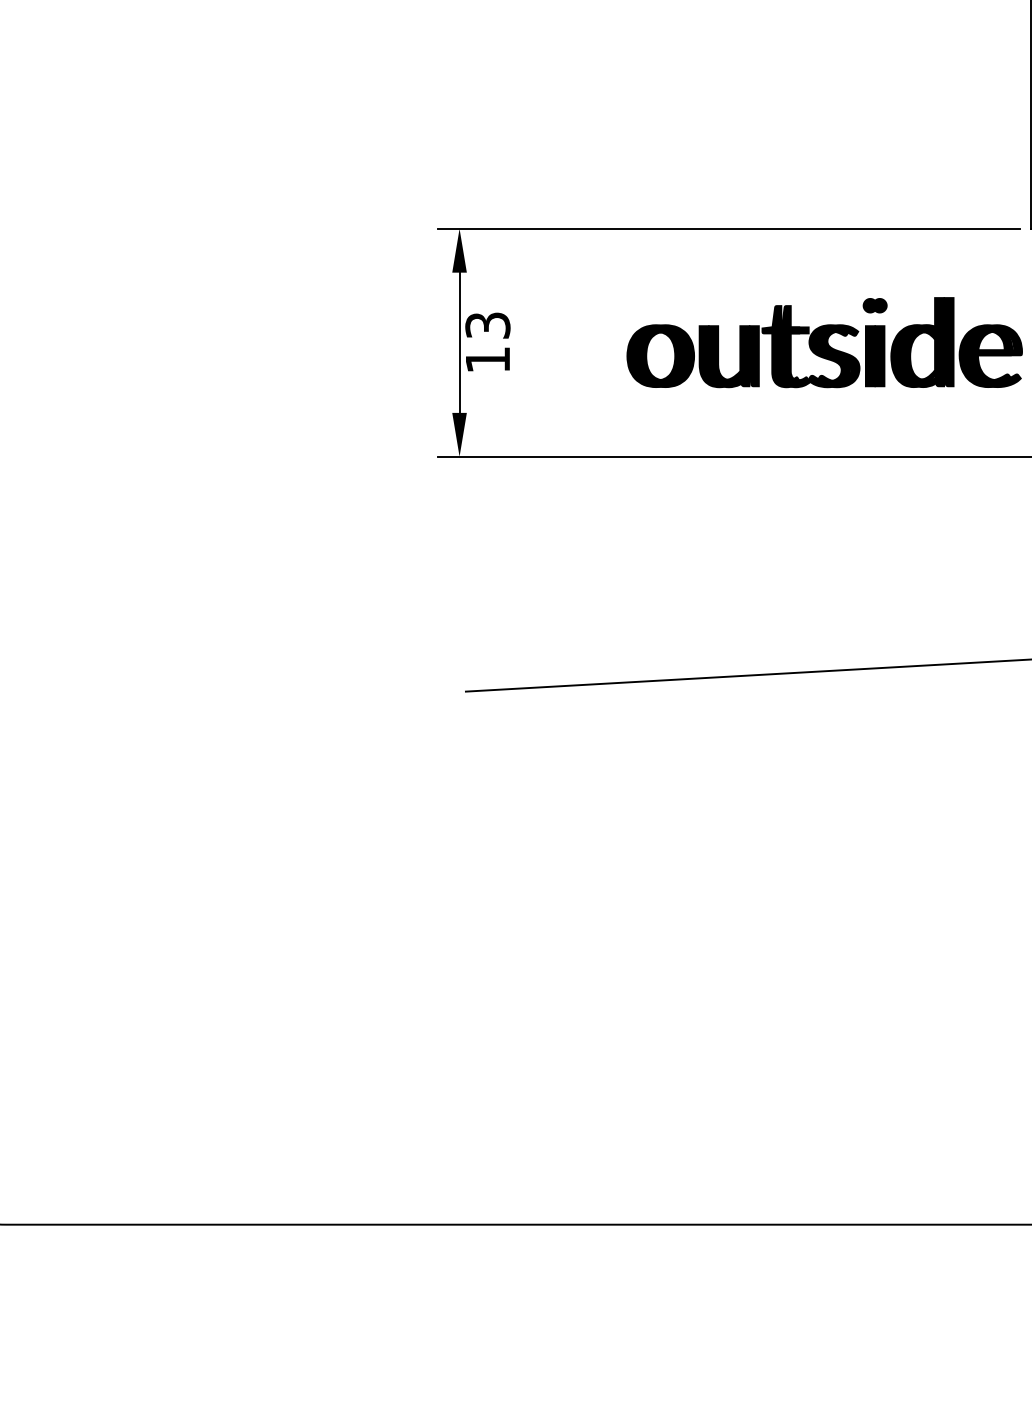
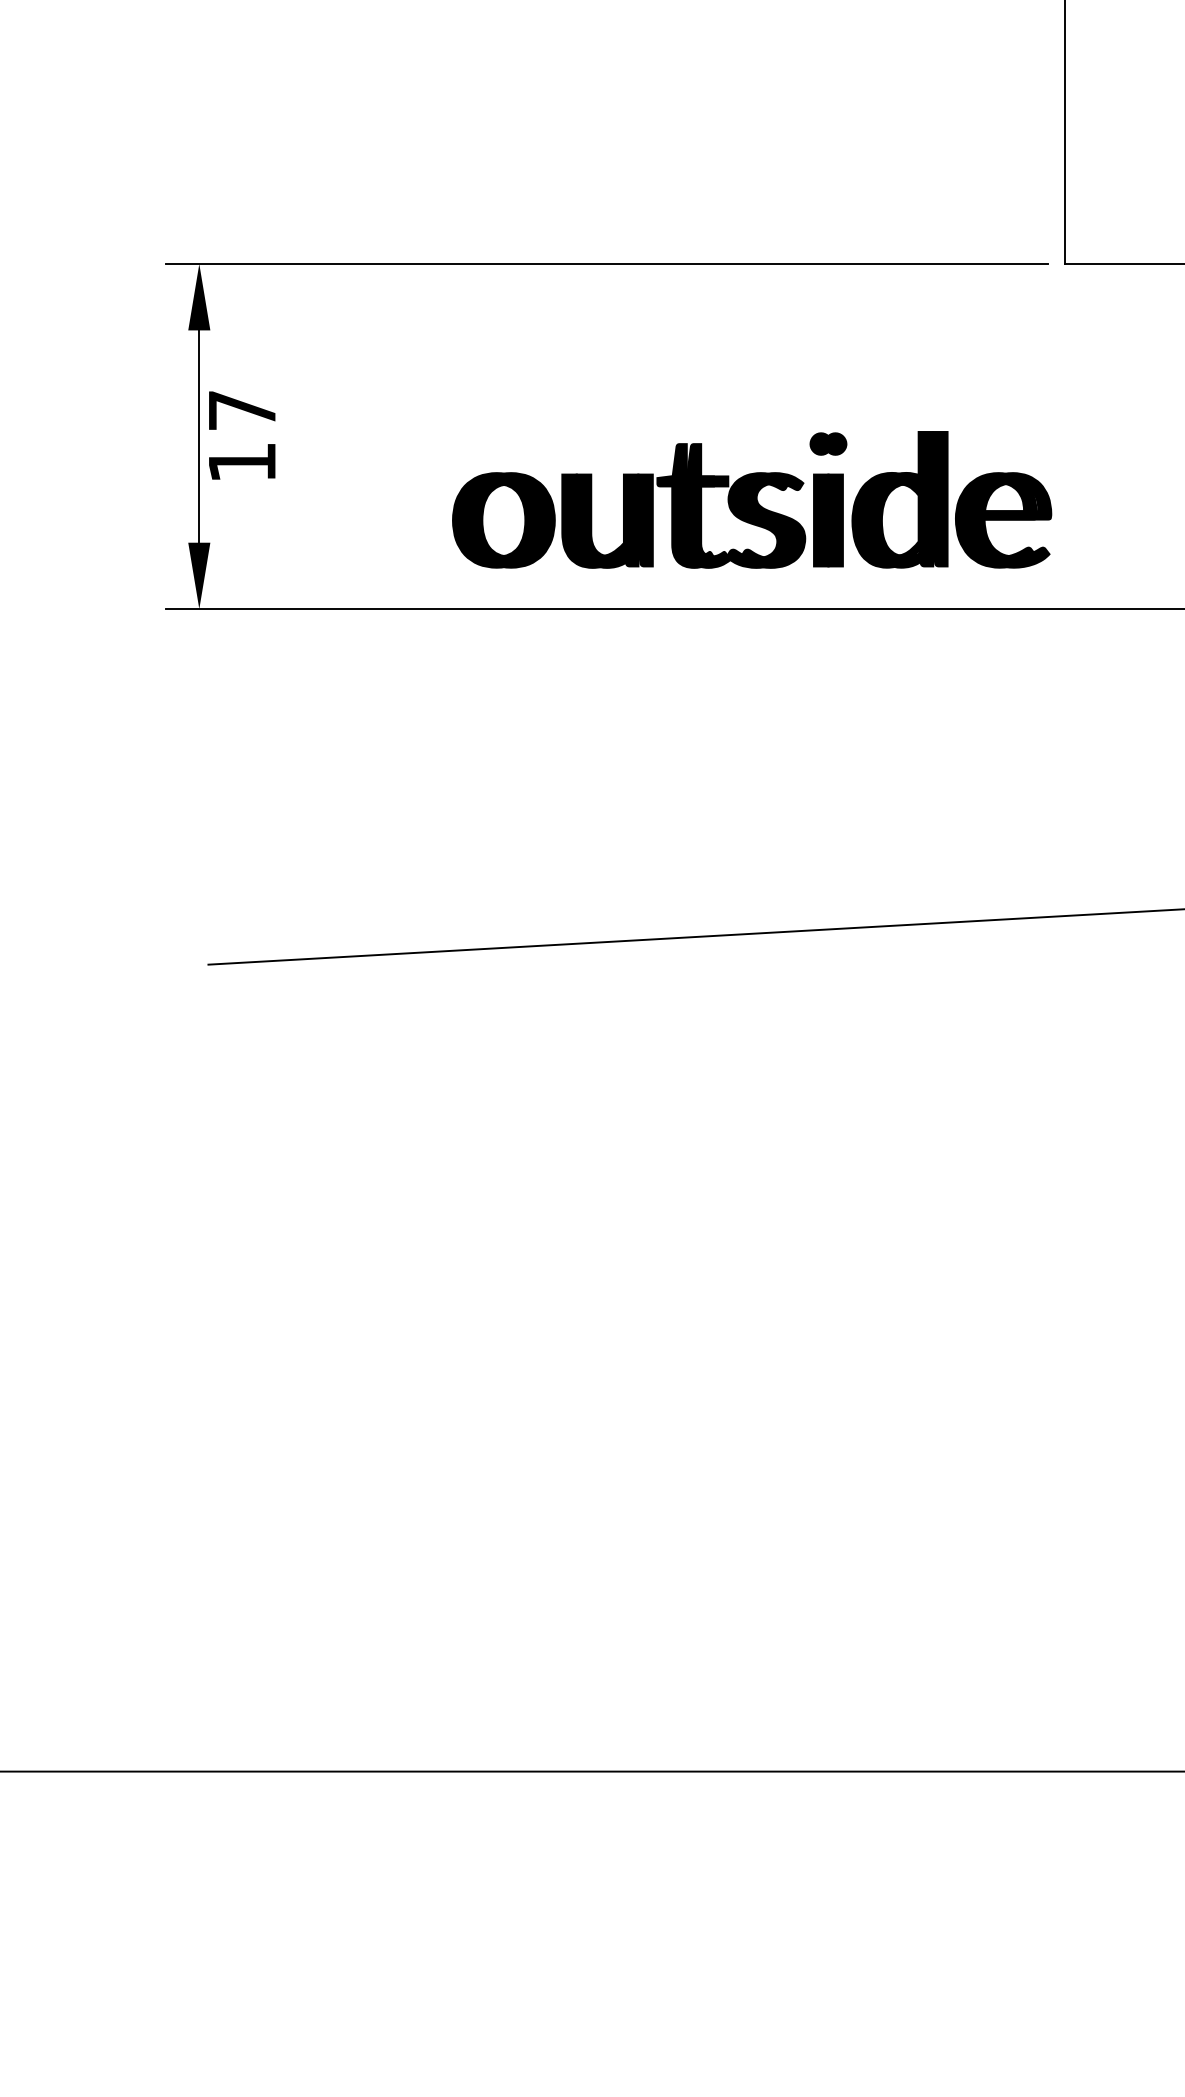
text: (487, 325) -> (241, 410), 13 -> 17
text: (824, 342) -> (751, 499), moved

